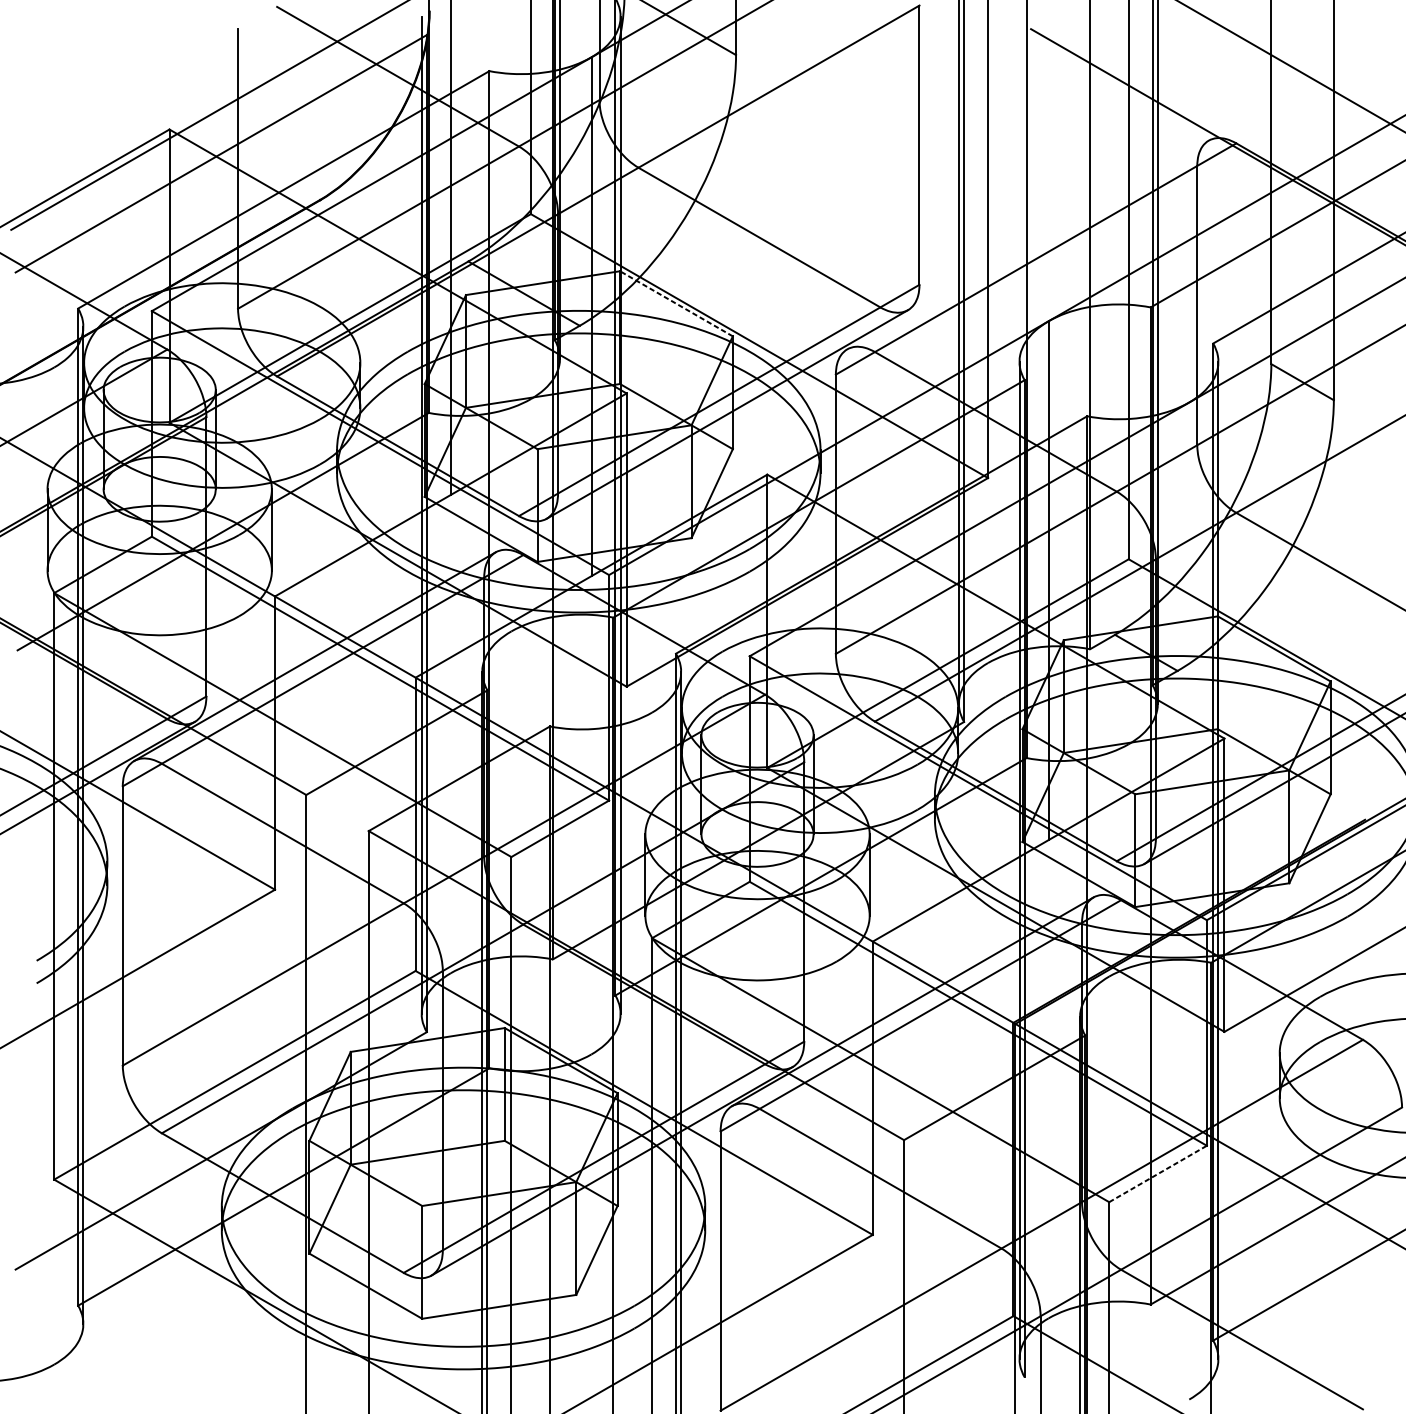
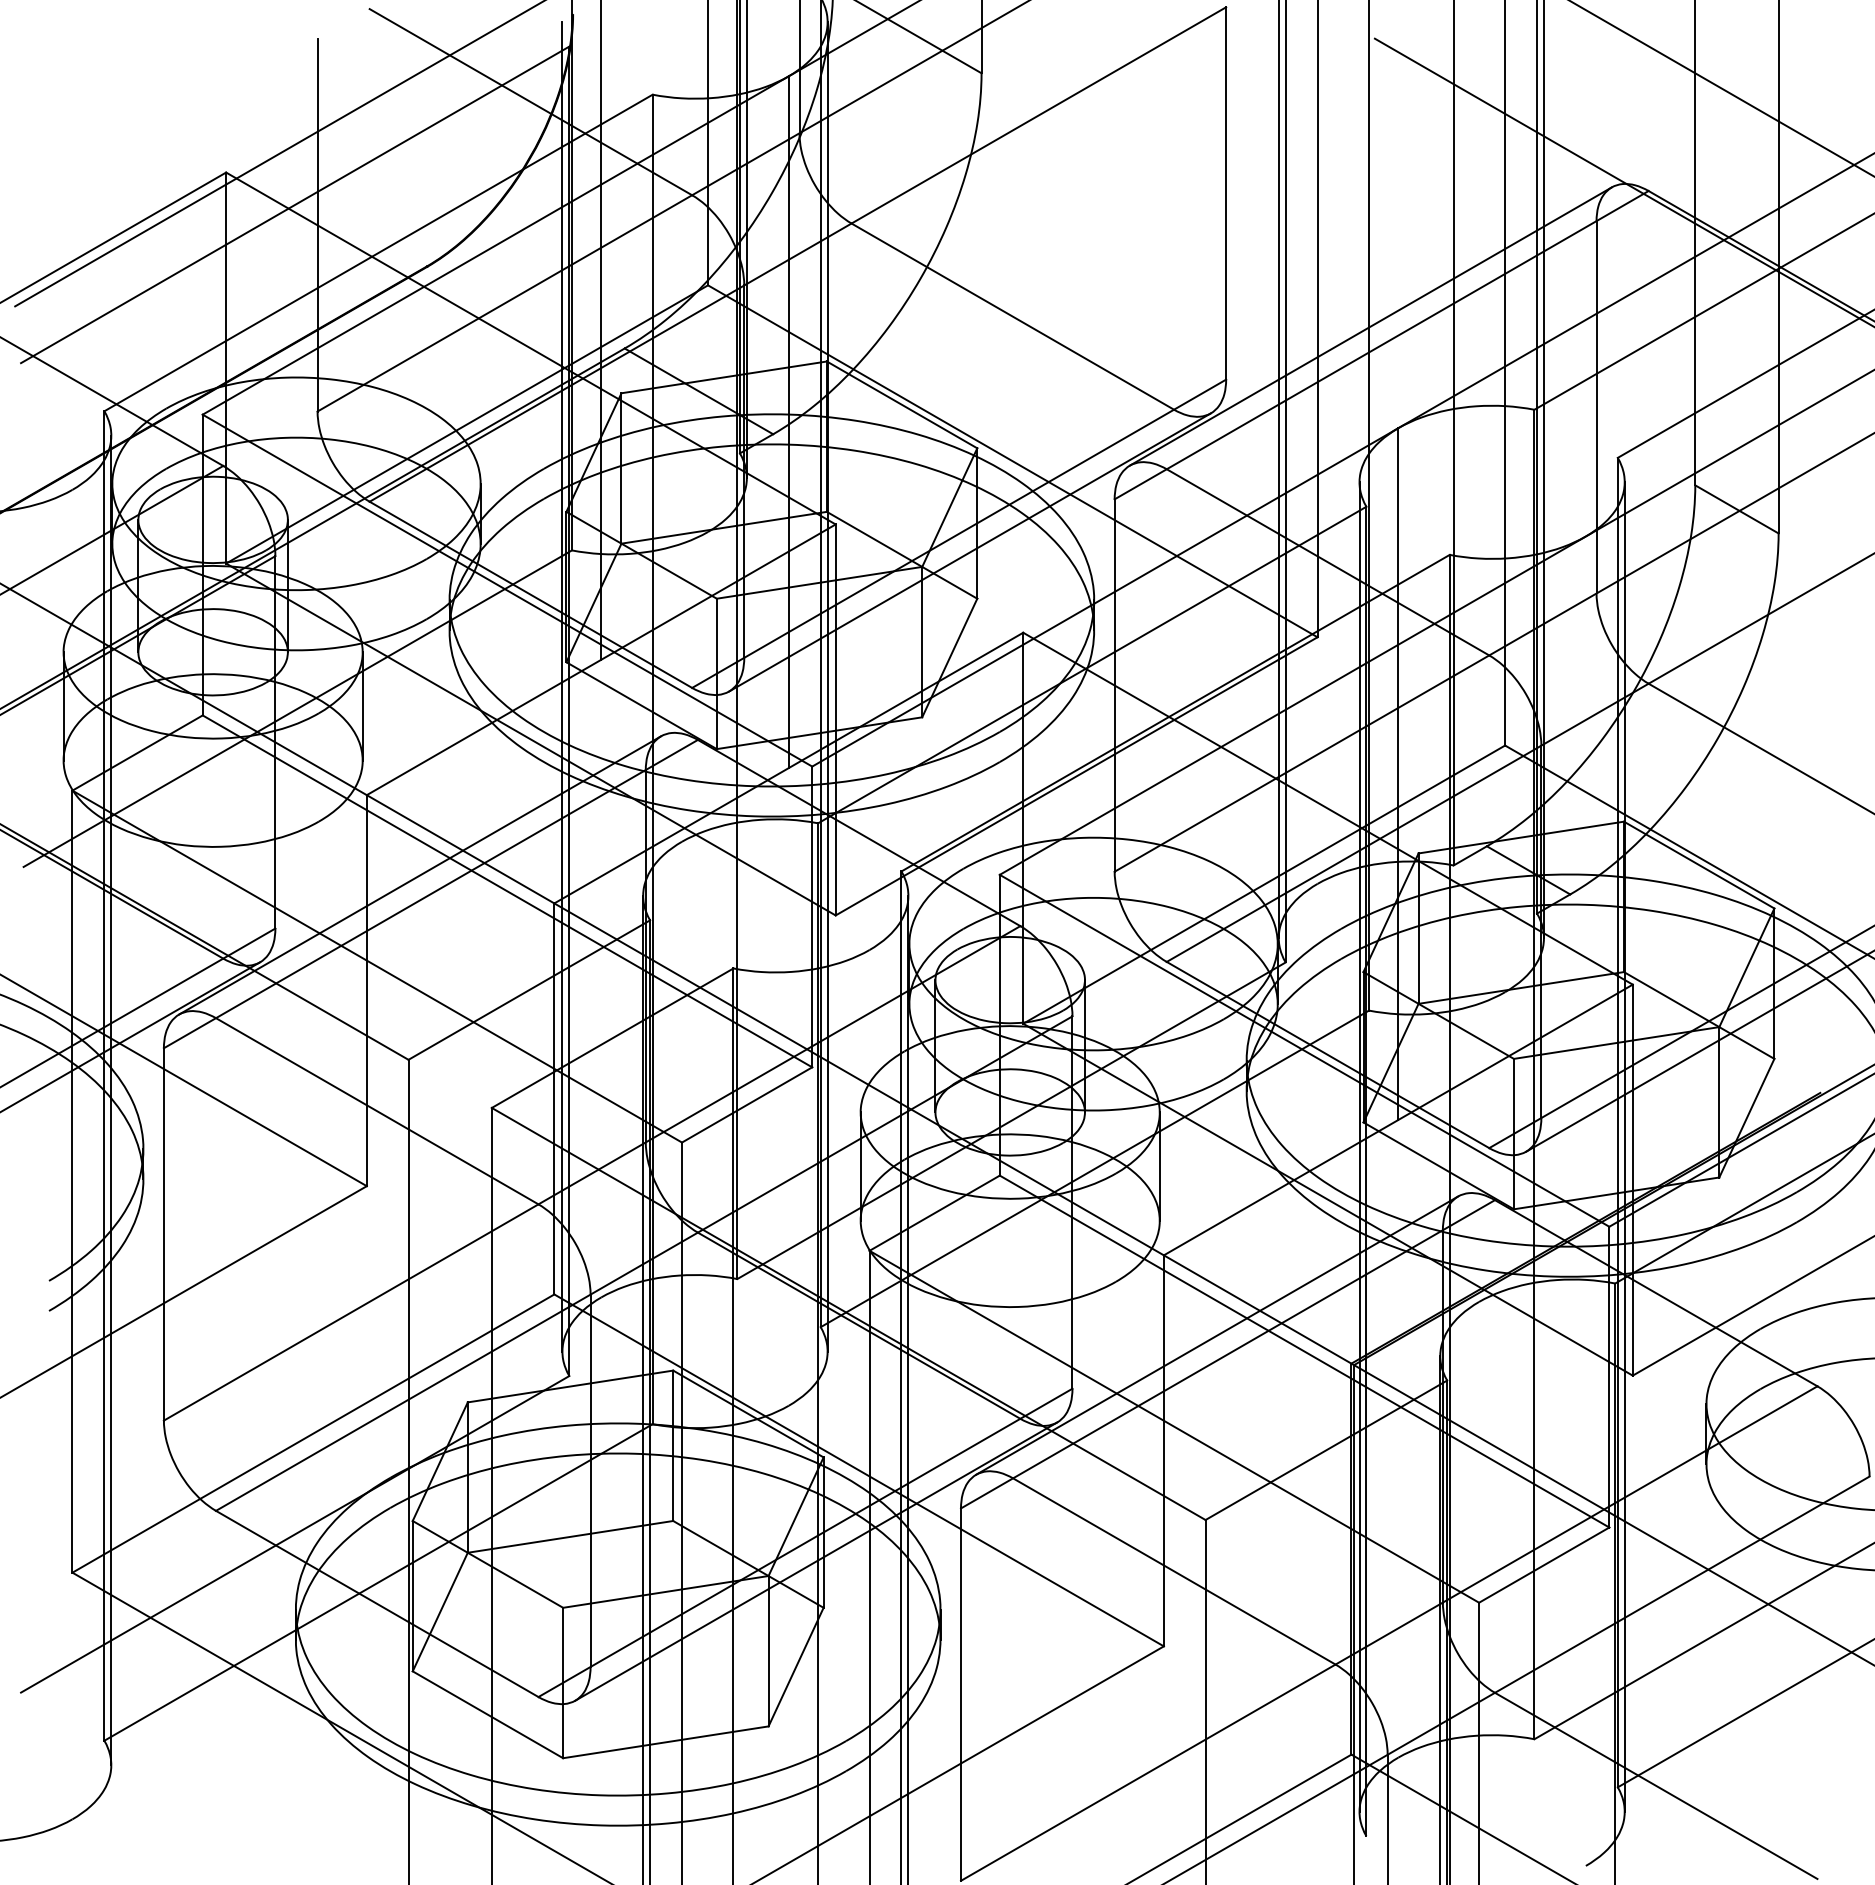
line: (1027, 245) -> (1370, 326), added
line: (676, 303) -> (902, 404), dashed -> solid
line: (1158, 1173) -> (1544, 1564), dashed -> solid

